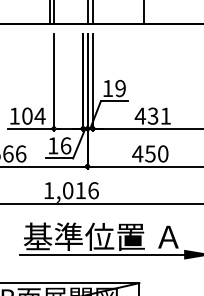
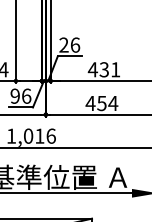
text: (113, 88) -> (68, 45), 19 -> 26
text: (53, 145) -> (15, 95), 16 -> 96
text: (162, 153) -> (112, 103), 450 -> 454

